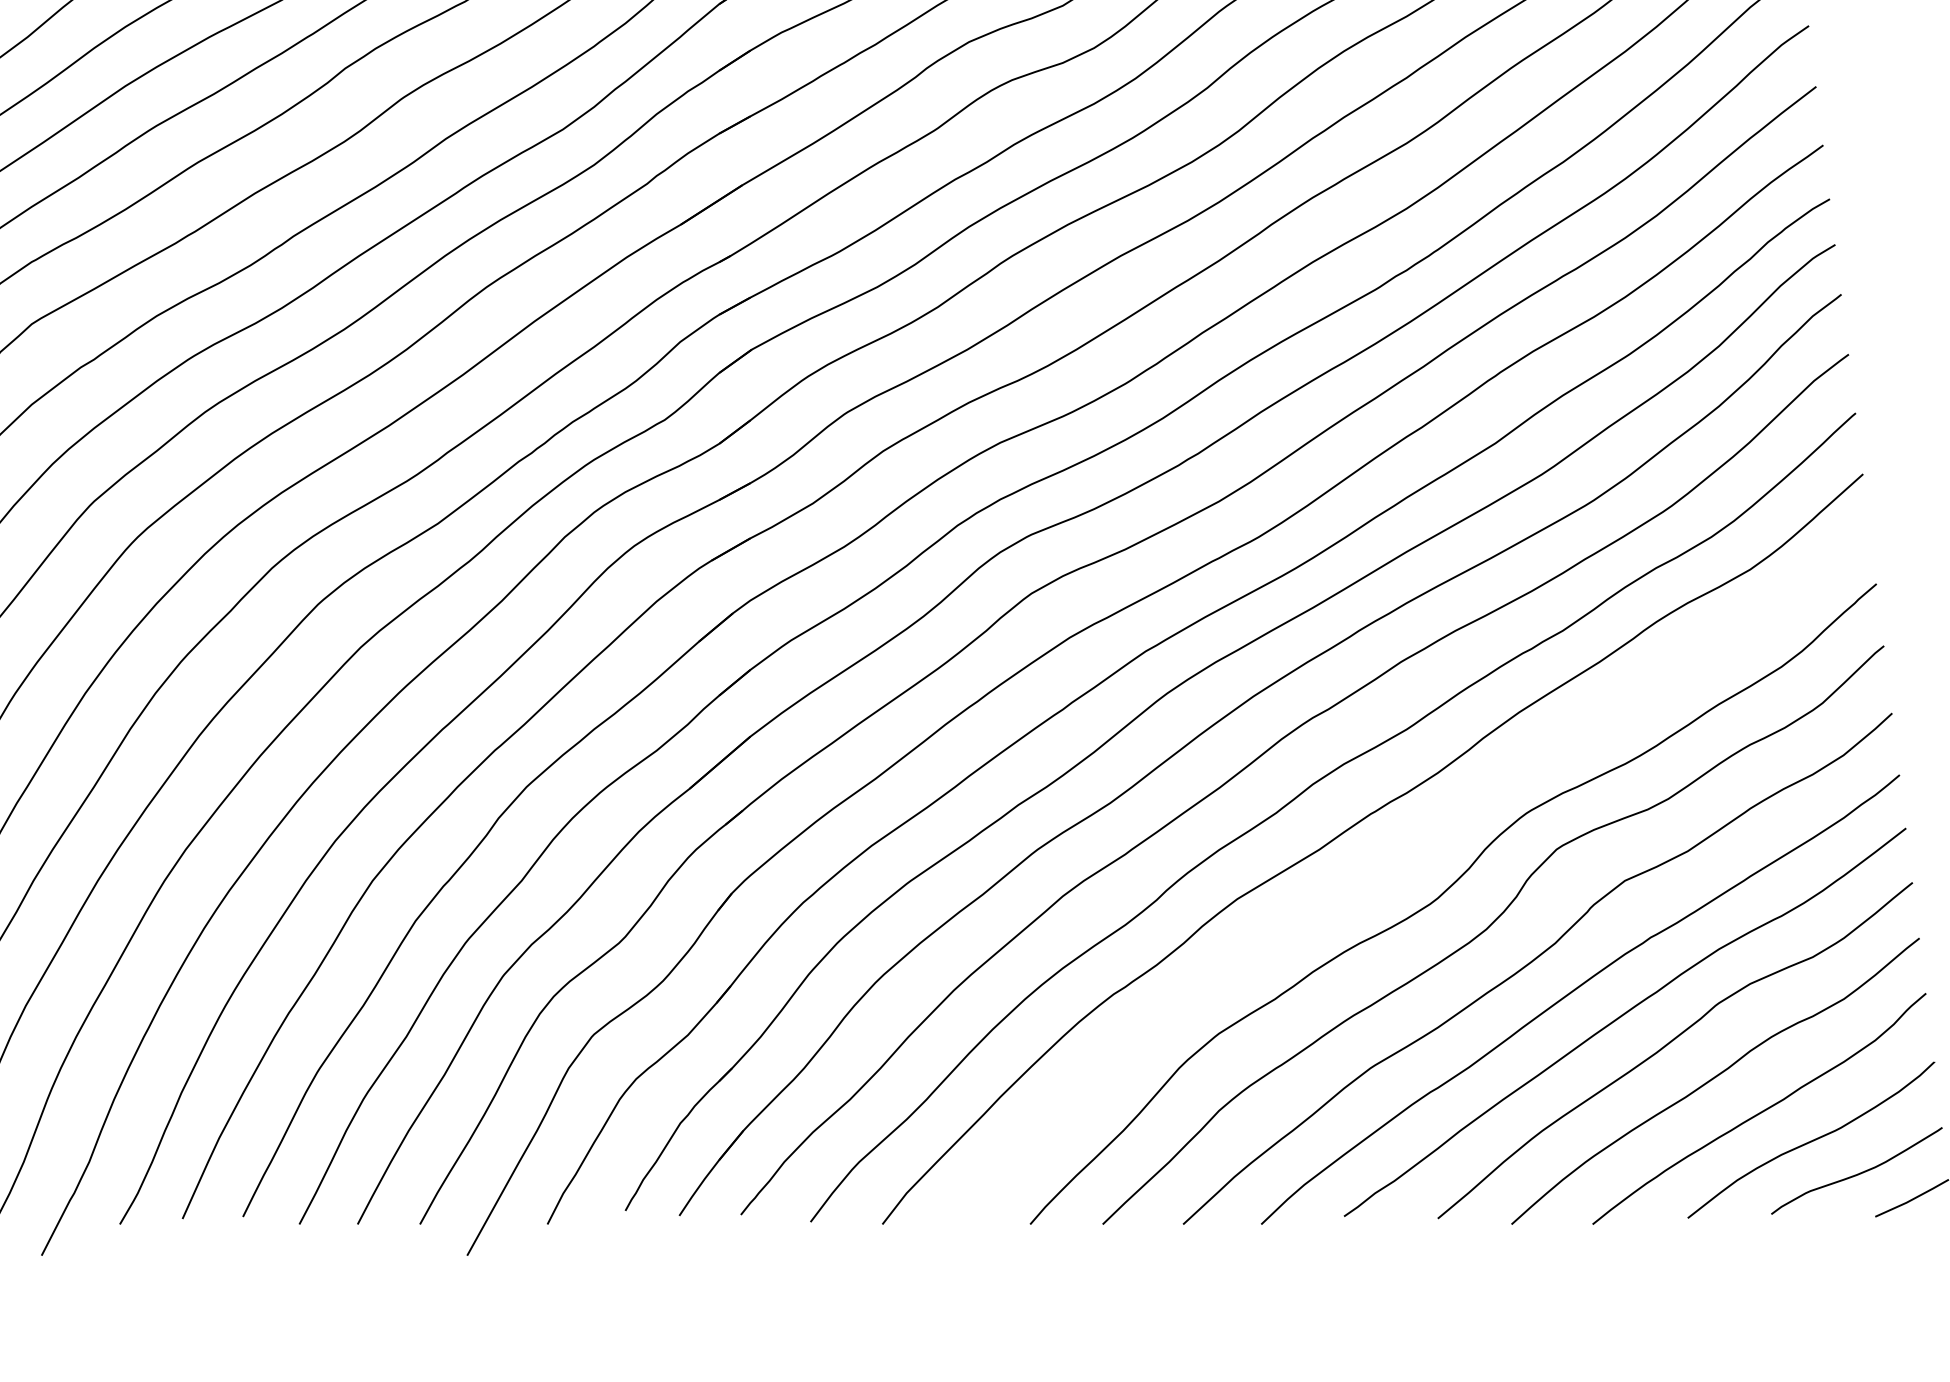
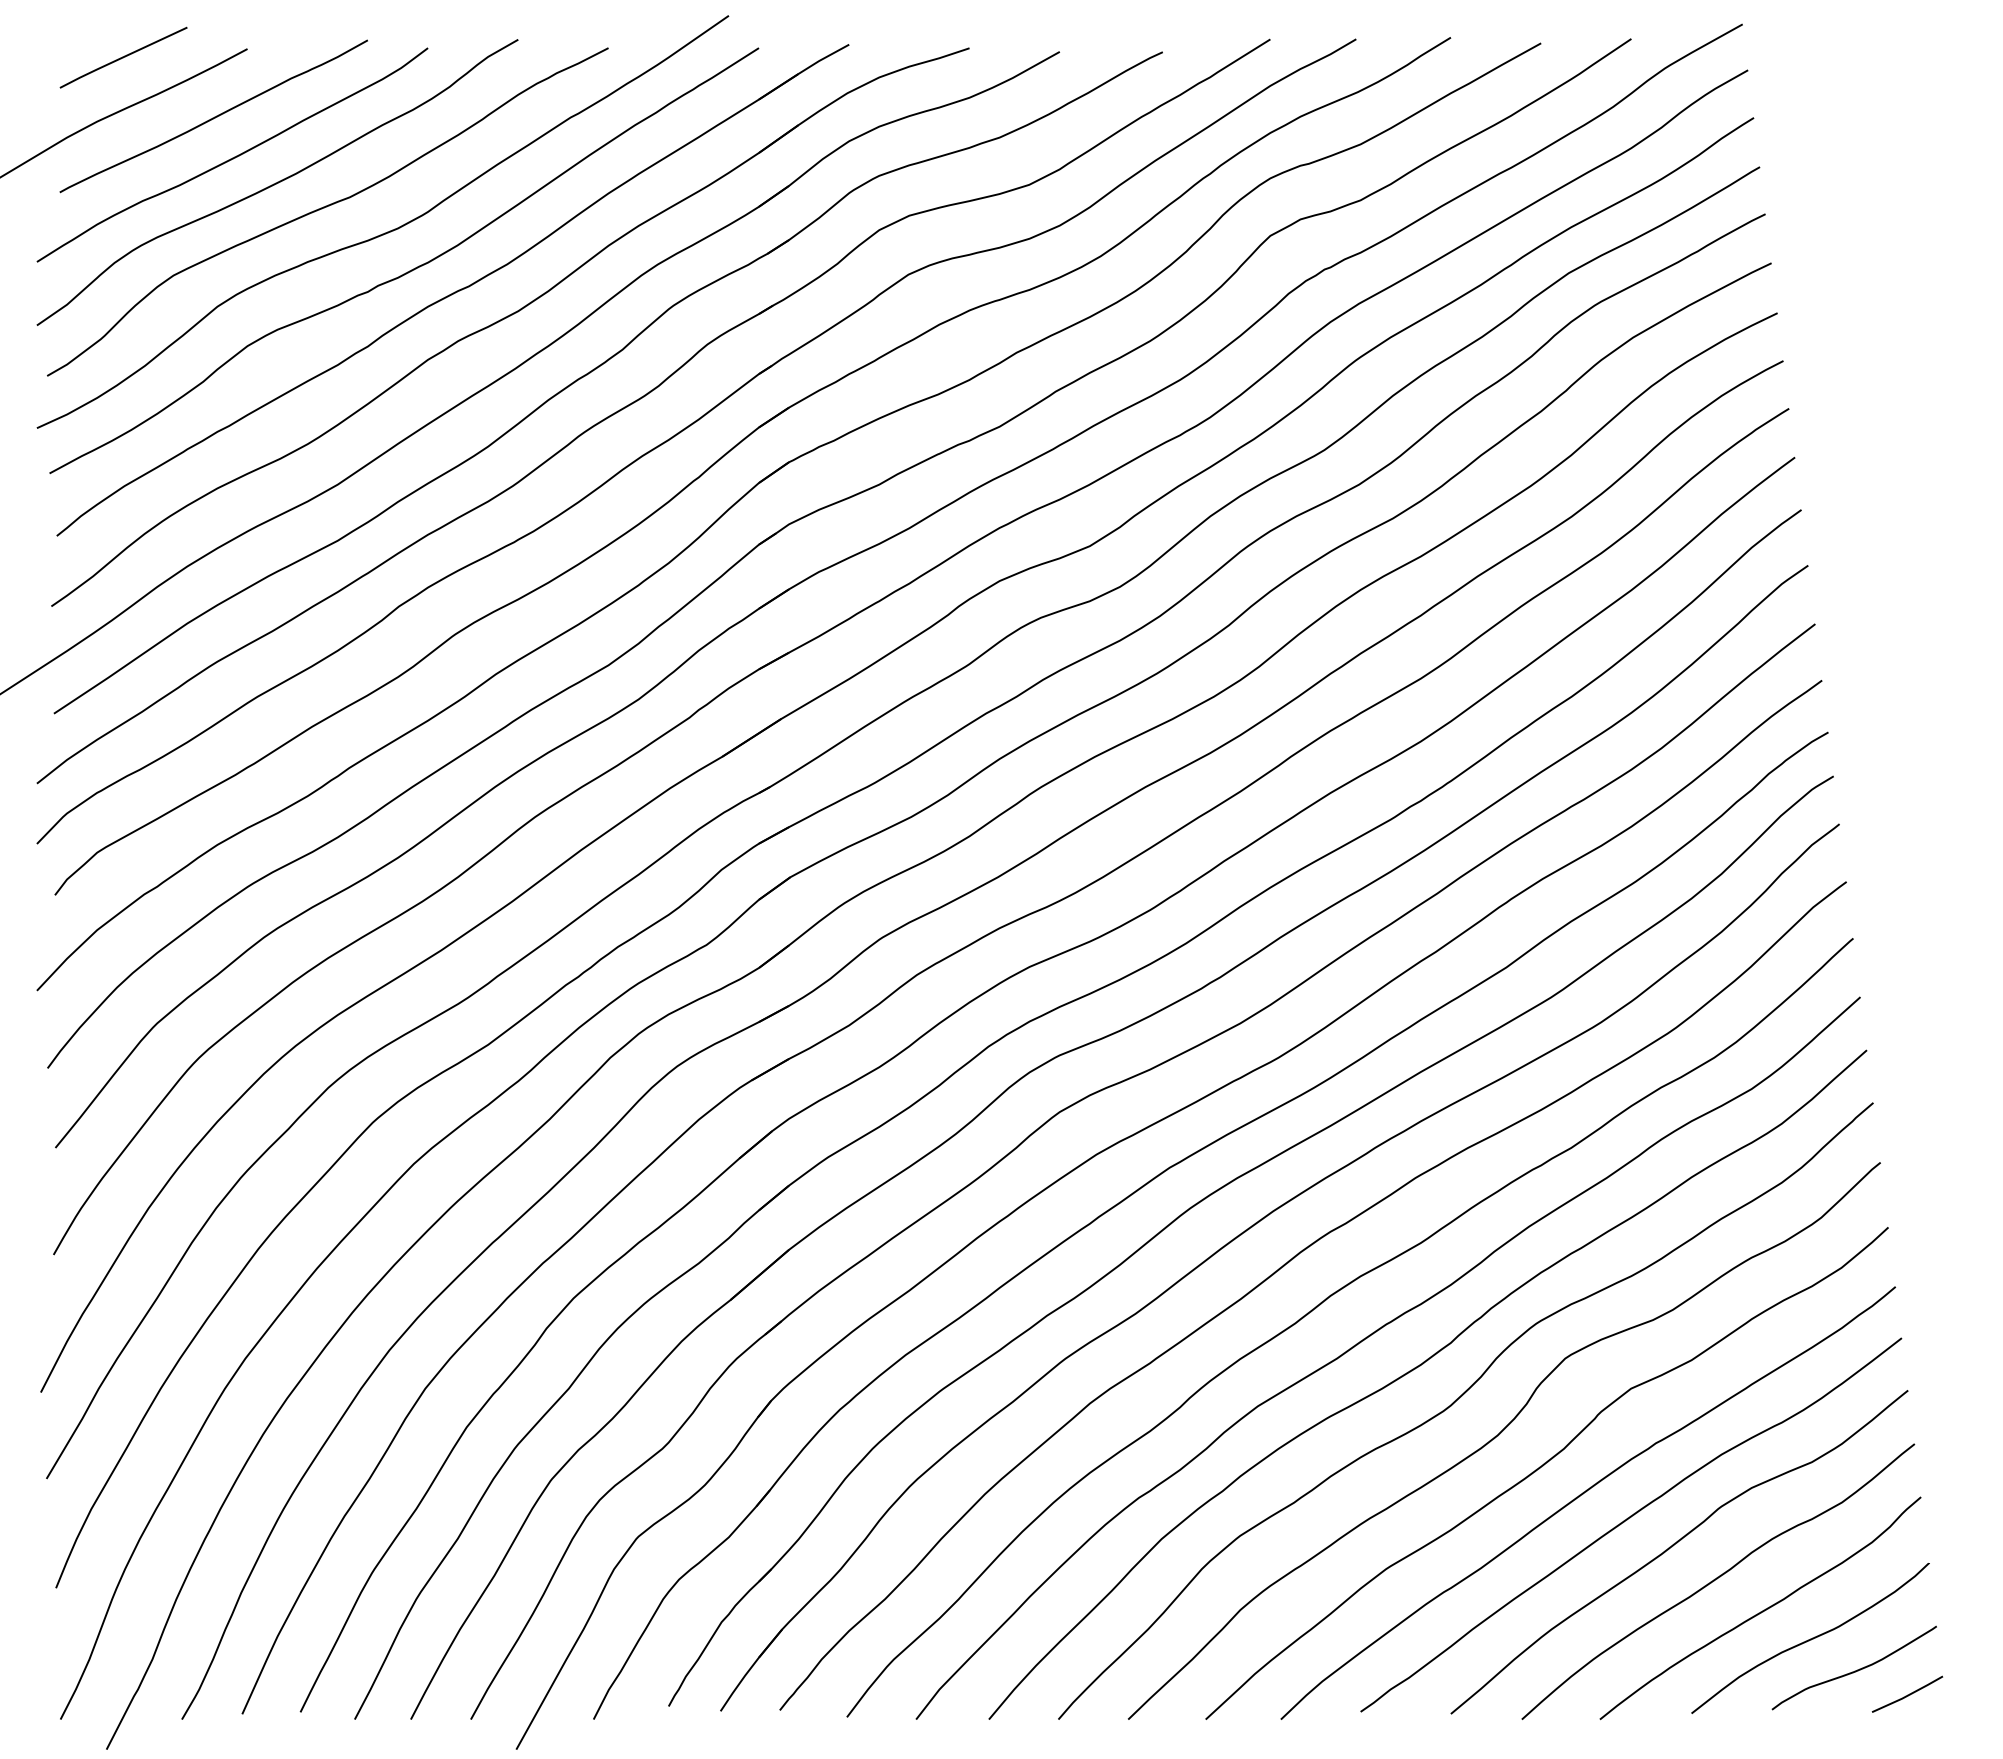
curve: (1401, 860) -> (1415, 1369), added

